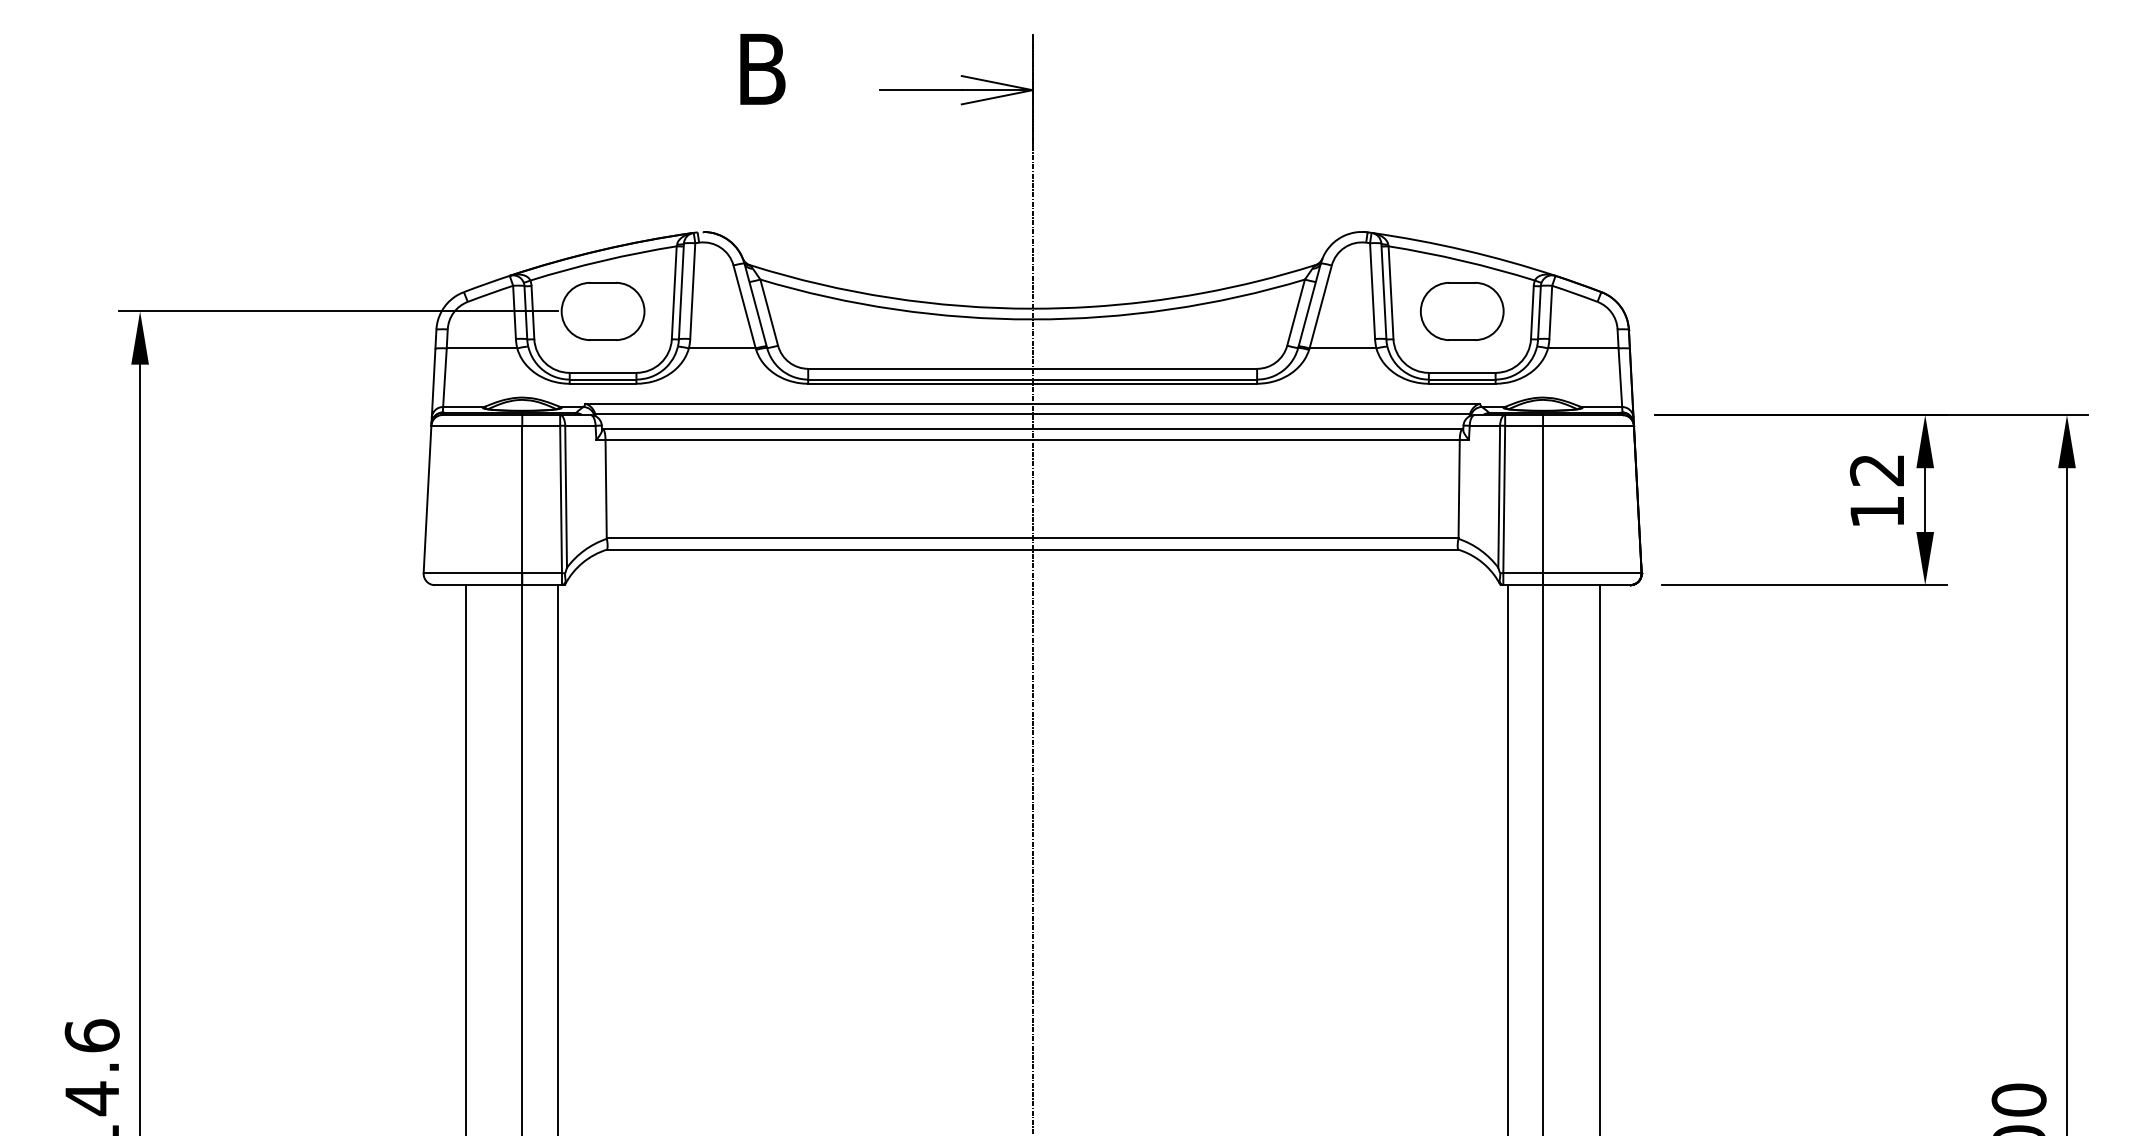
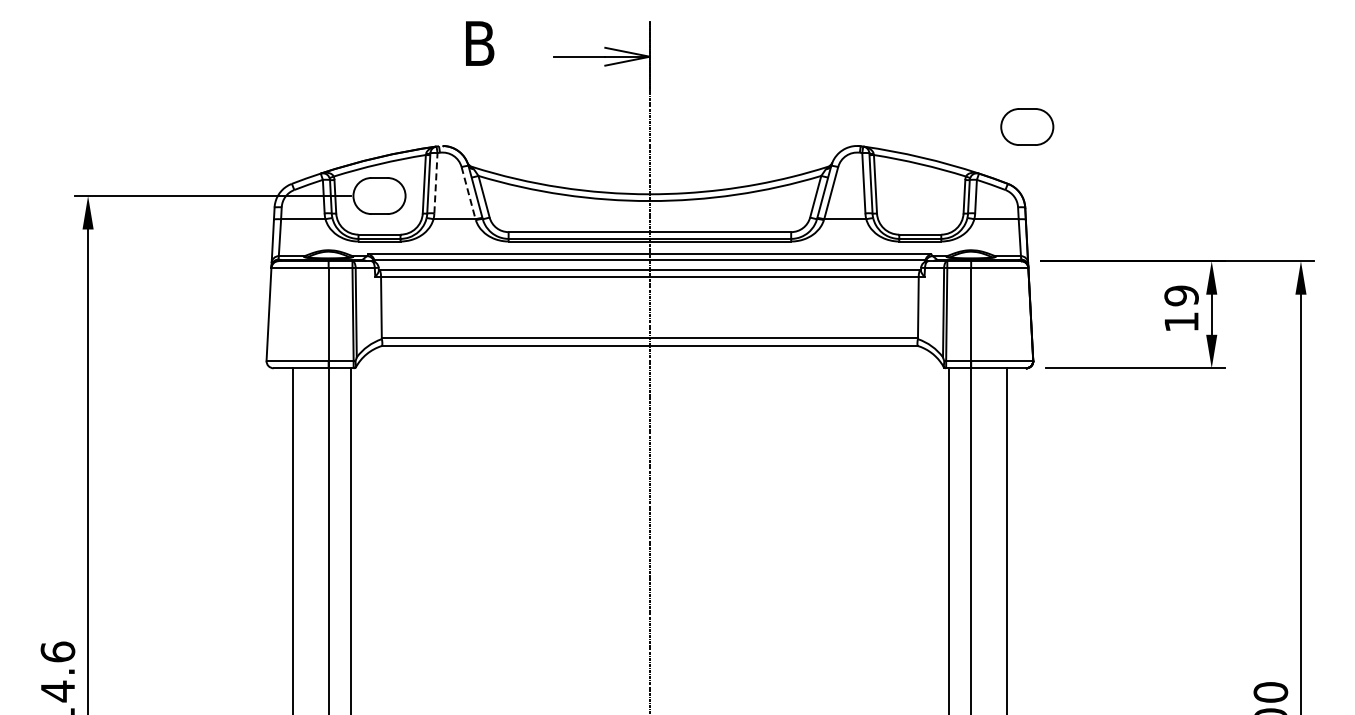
line: (692, 289) -> (435, 182), solid -> dashed
line: (744, 307) -> (468, 193), solid -> dashed
part: (1462, 310) -> (1027, 126), moved
text: (1877, 469) -> (1181, 295), 12 -> 19

